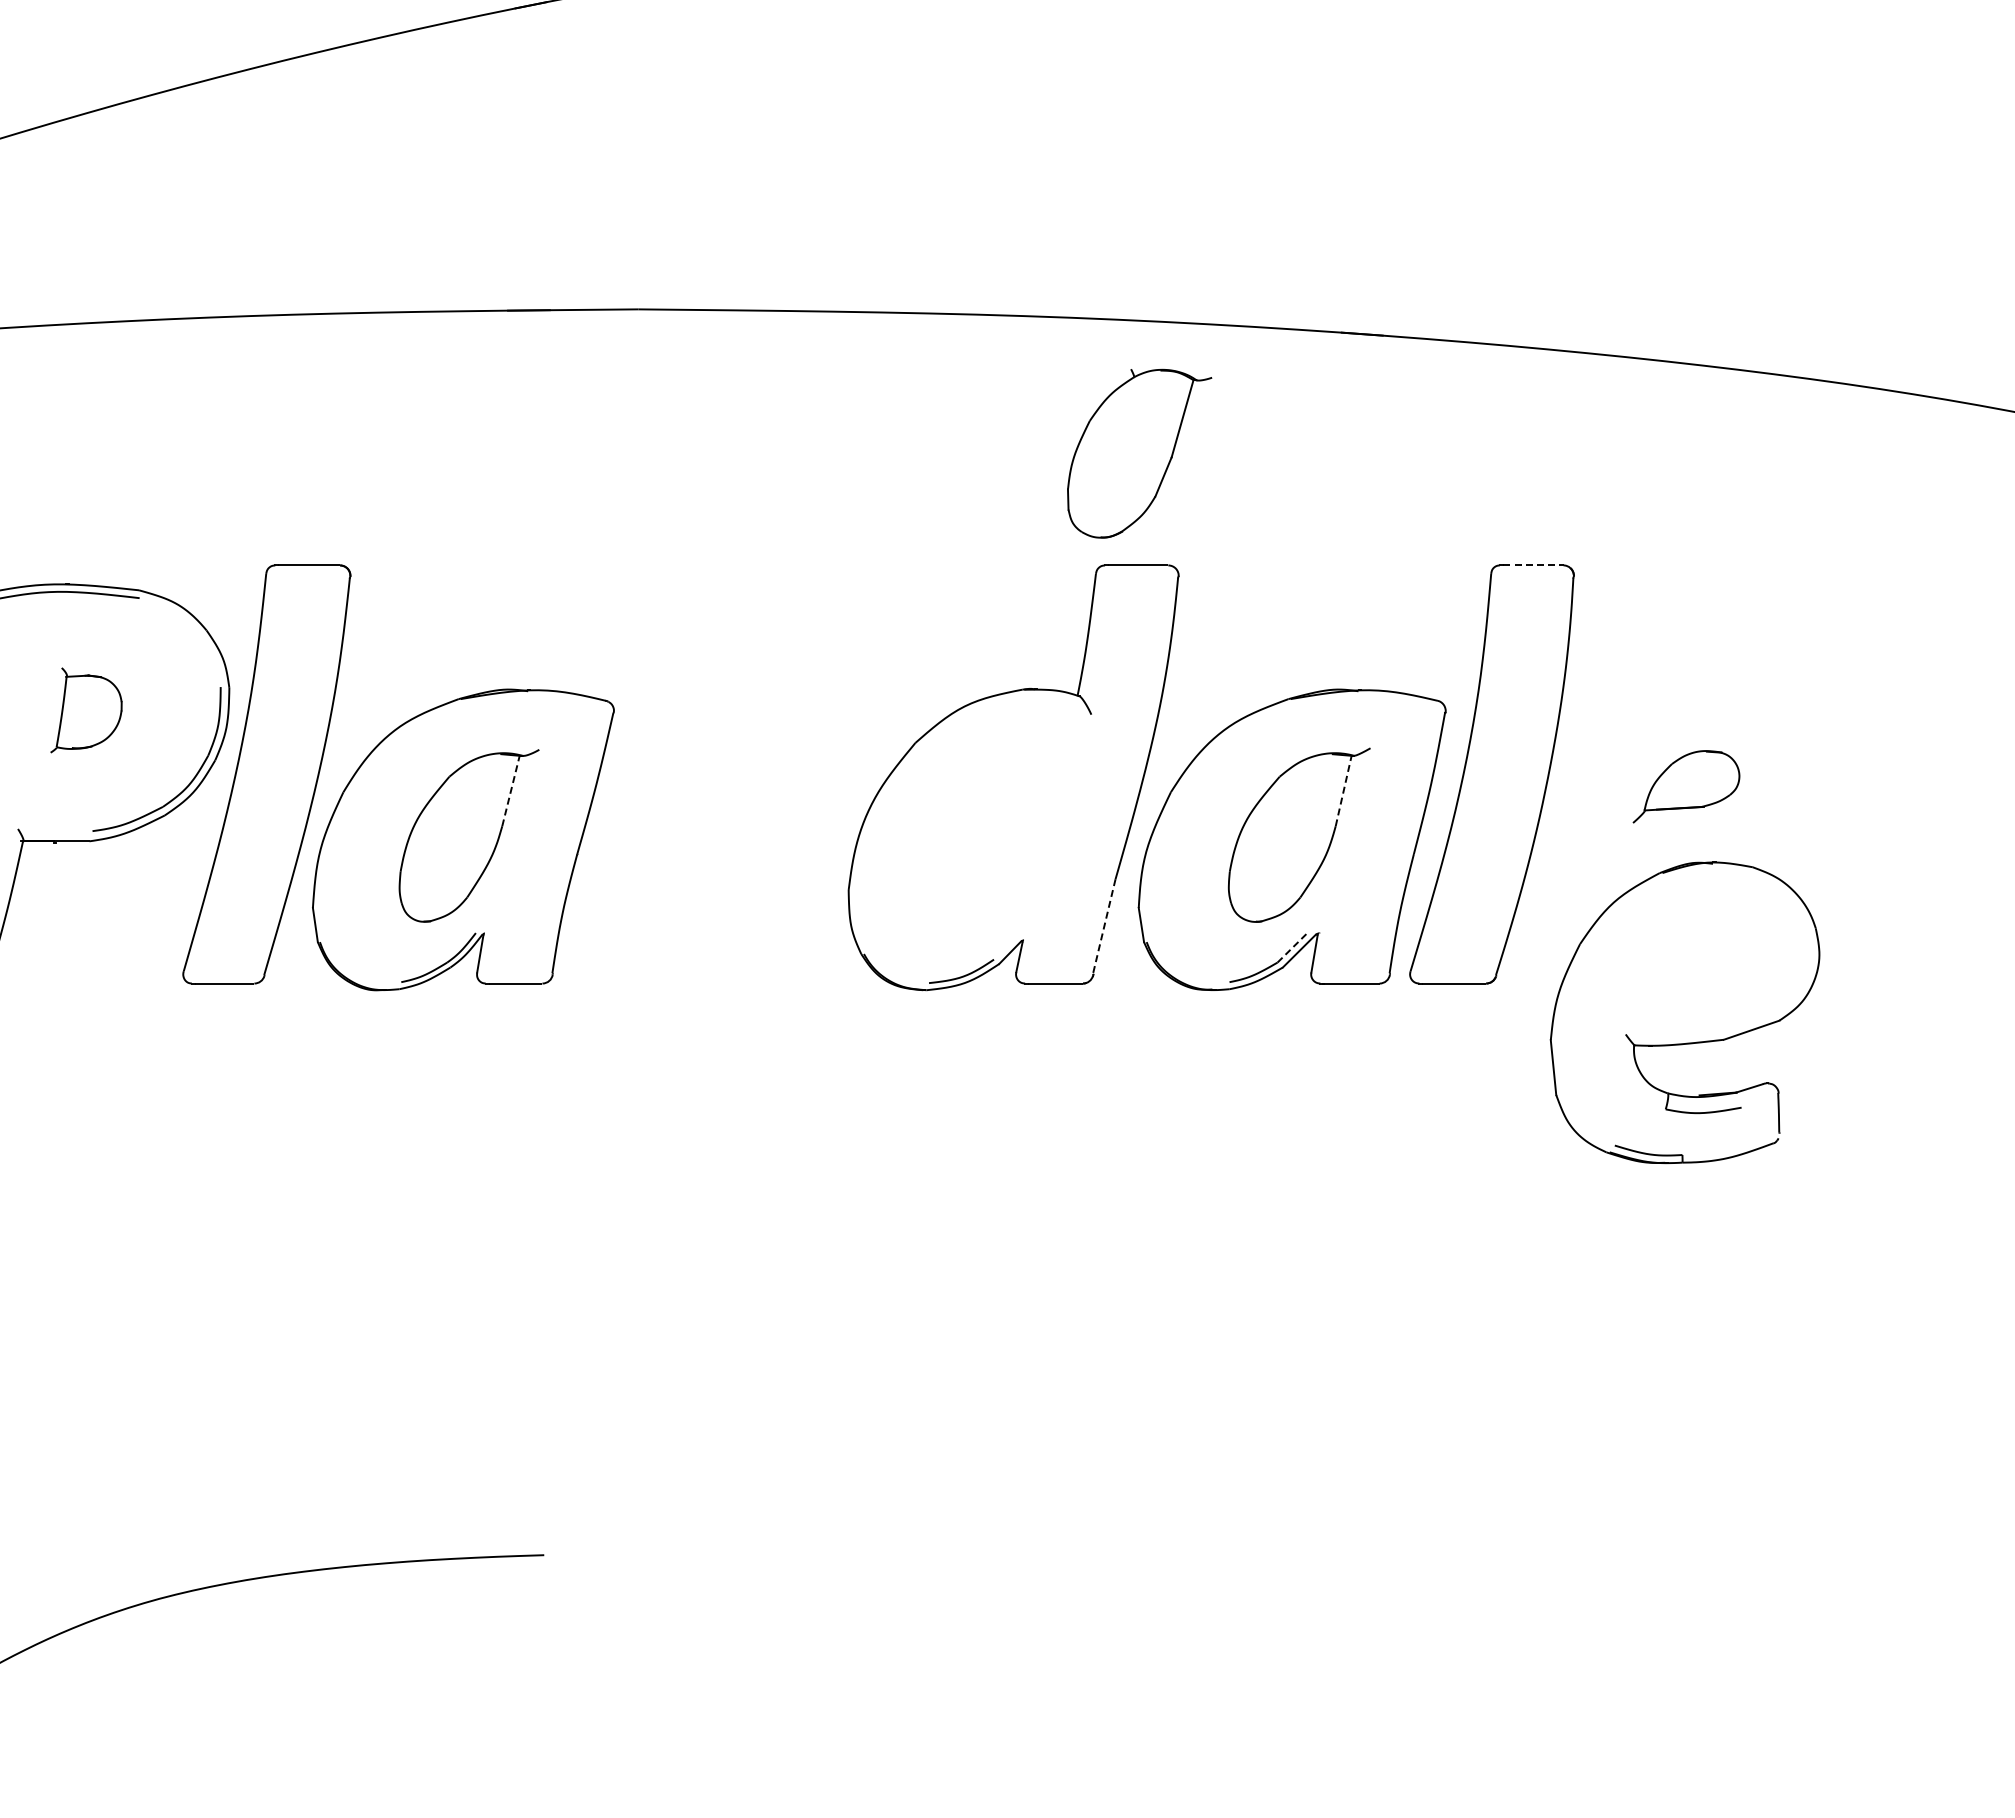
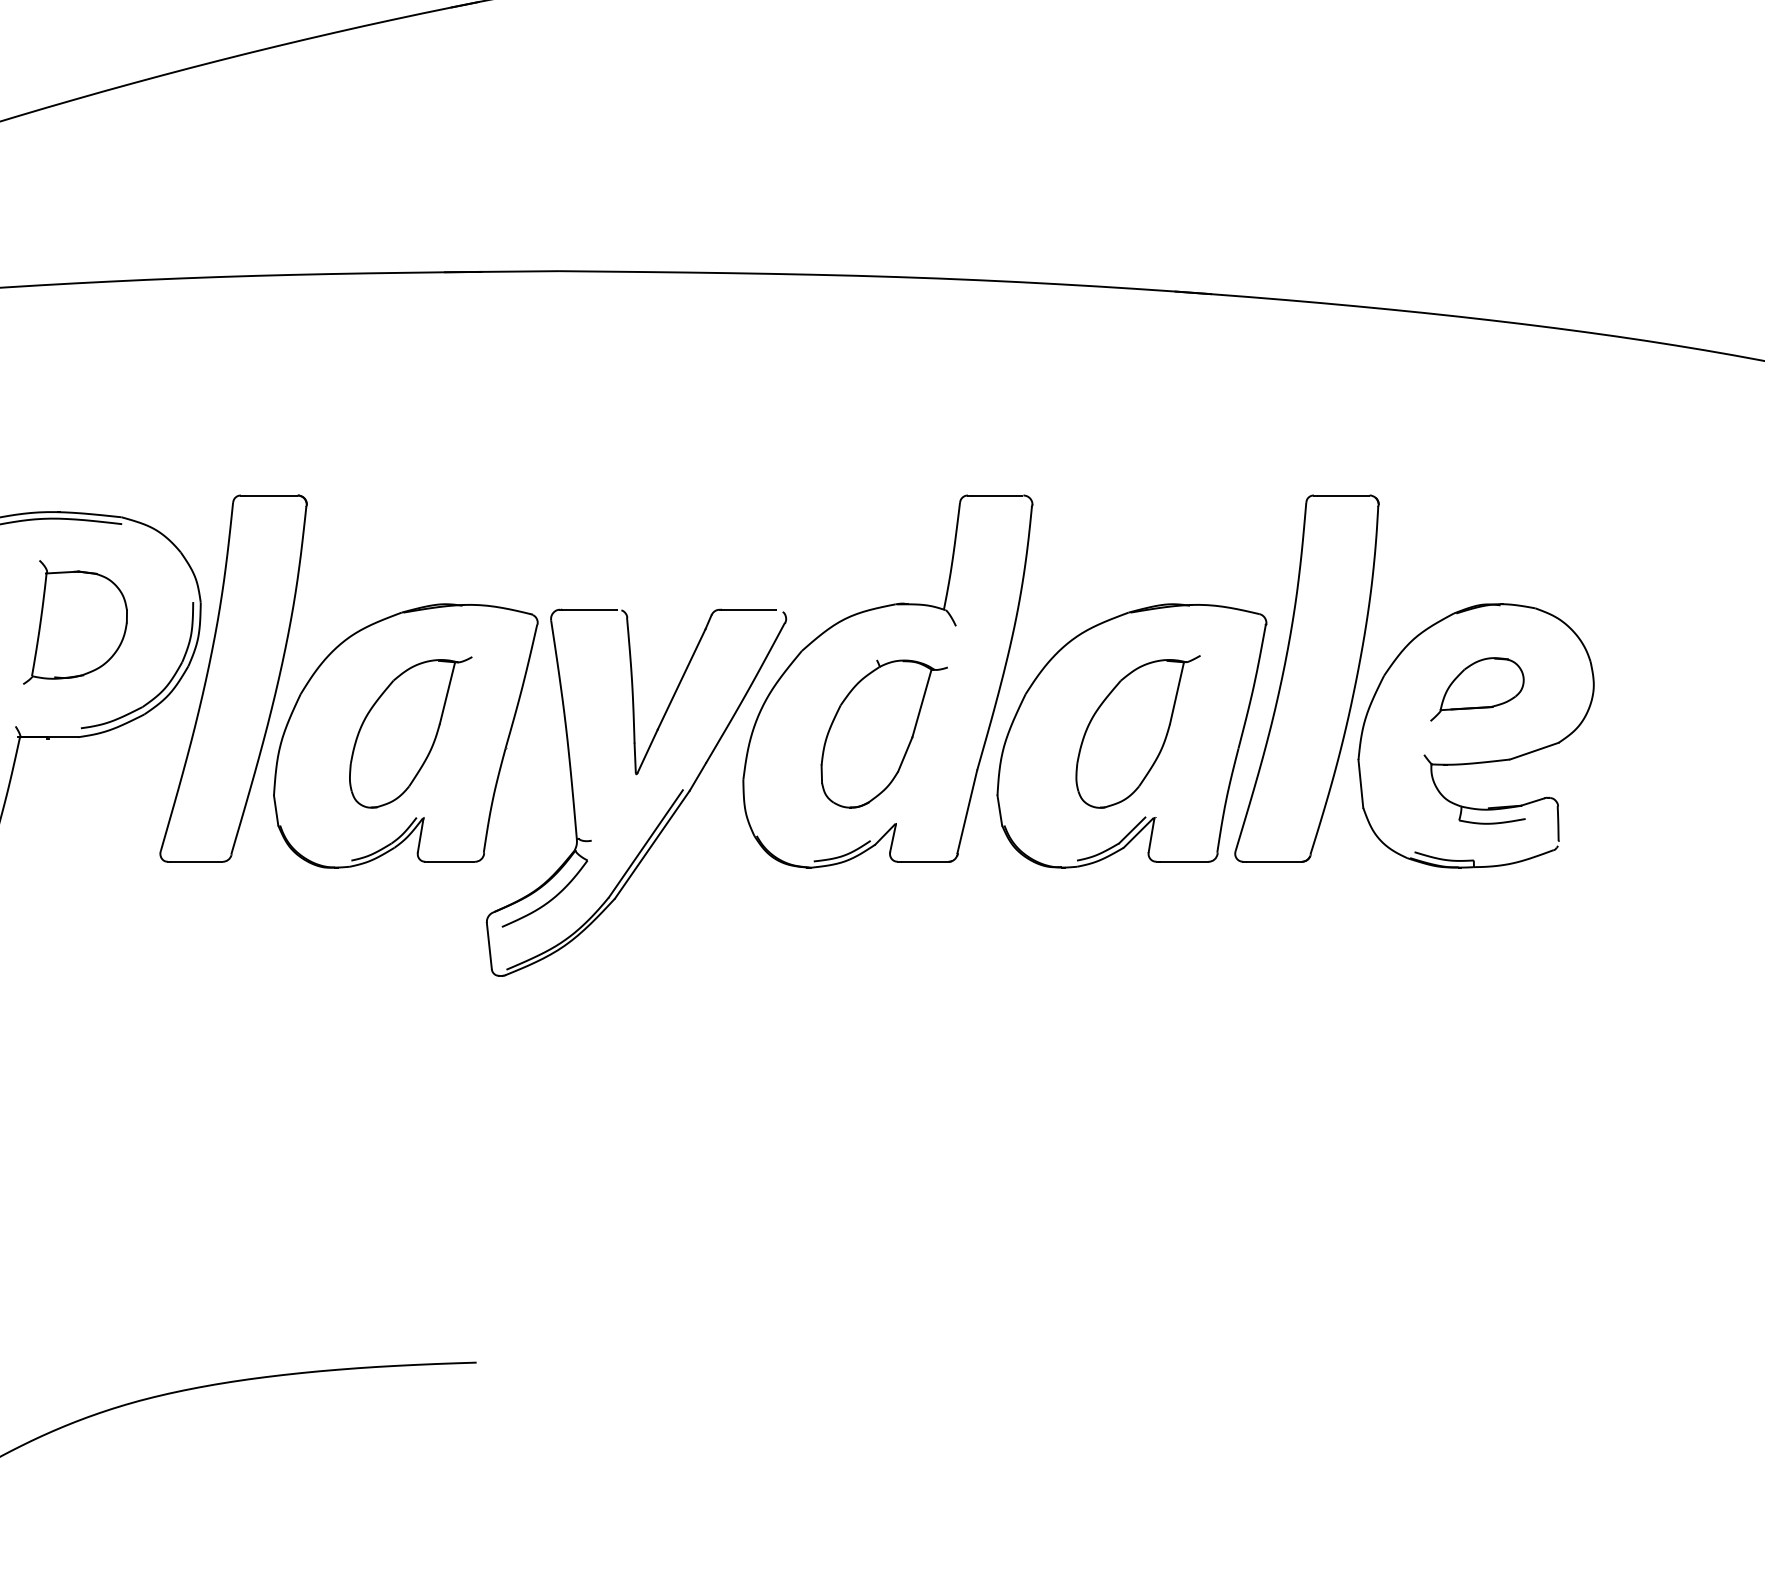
part: (1139, 453) -> (884, 733), moved
line: (1533, 565) -> (1343, 495), dashed -> solid
part: (86, 710) -> (75, 622), size x1.67
line: (511, 790) -> (447, 692), dashed -> solid
line: (1343, 790) -> (1176, 692), dashed -> solid
part: (726, 884) -> (636, 775), added
line: (1104, 926) -> (967, 811), dashed -> solid
line: (1292, 947) -> (1132, 830), dashed -> solid
part: (1686, 1042) -> (1477, 761), moved

